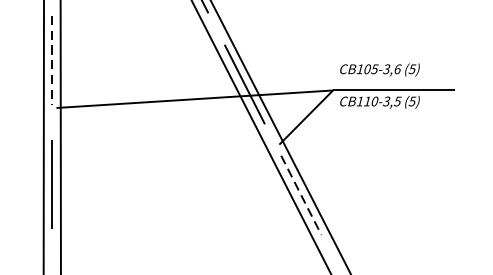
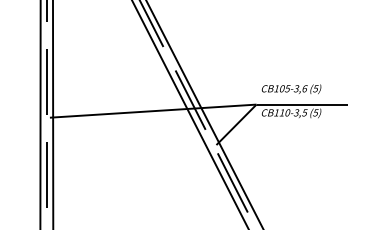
line: (51, 60) -> (46, 82), dashed -> solid
line: (300, 196) -> (232, 183), dashed -> solid

